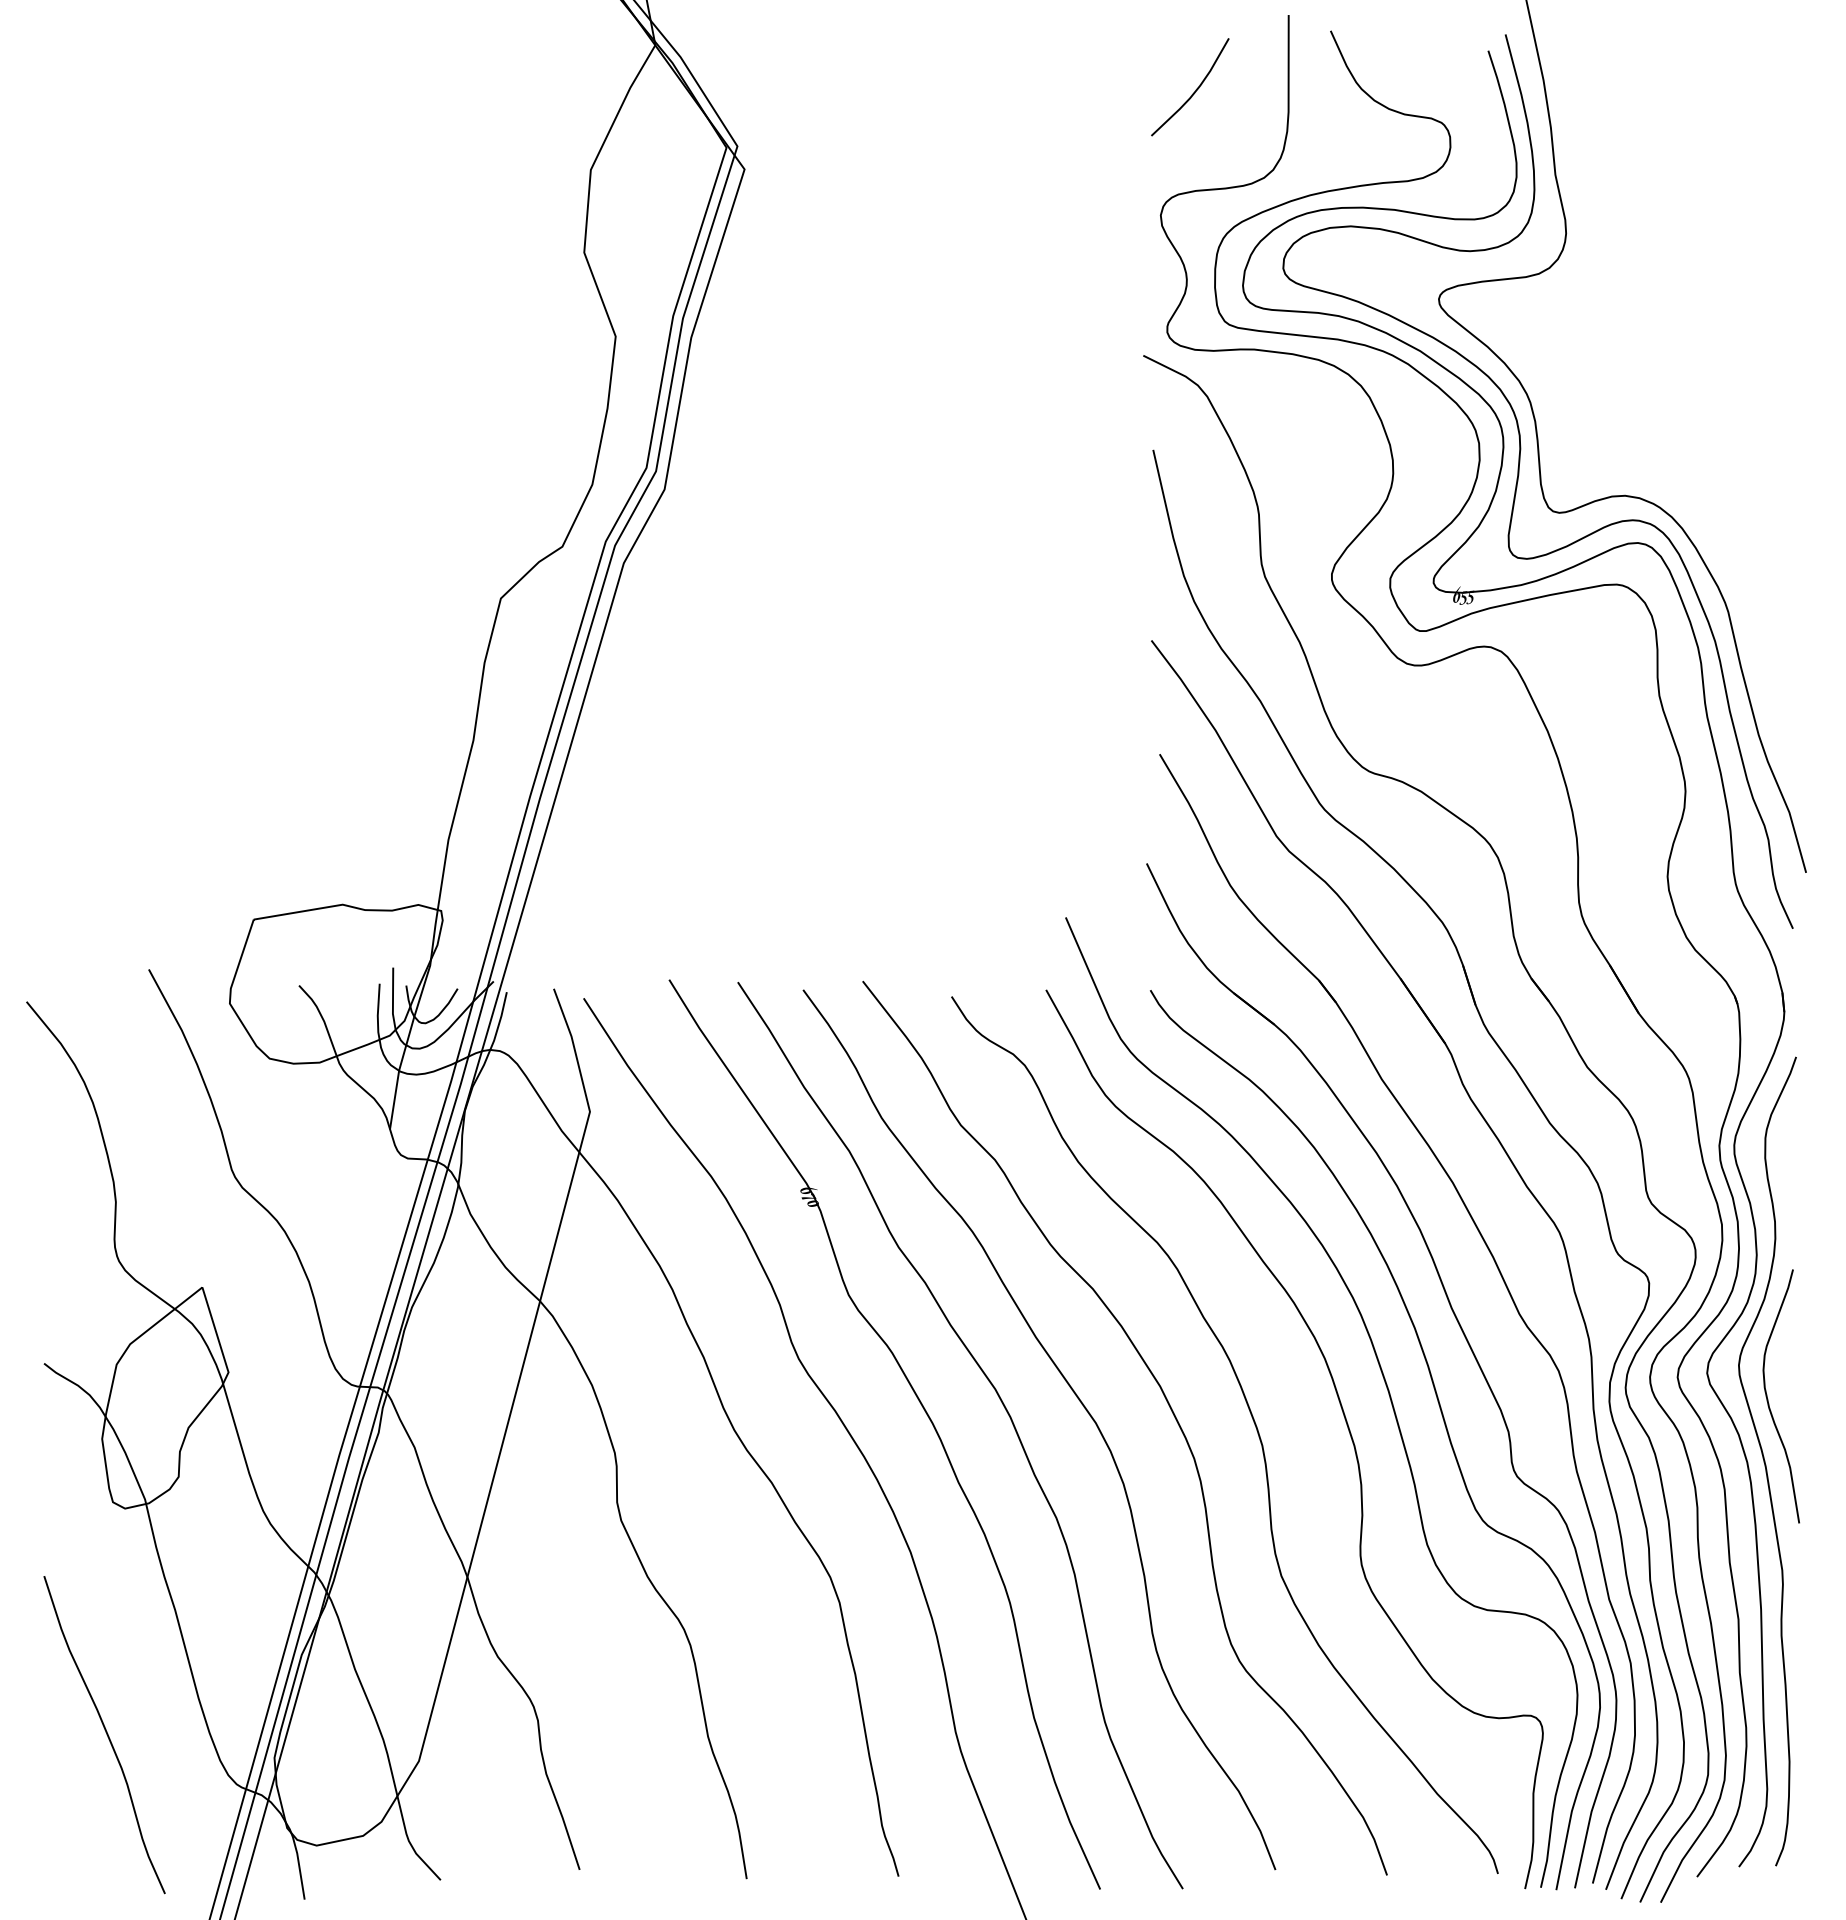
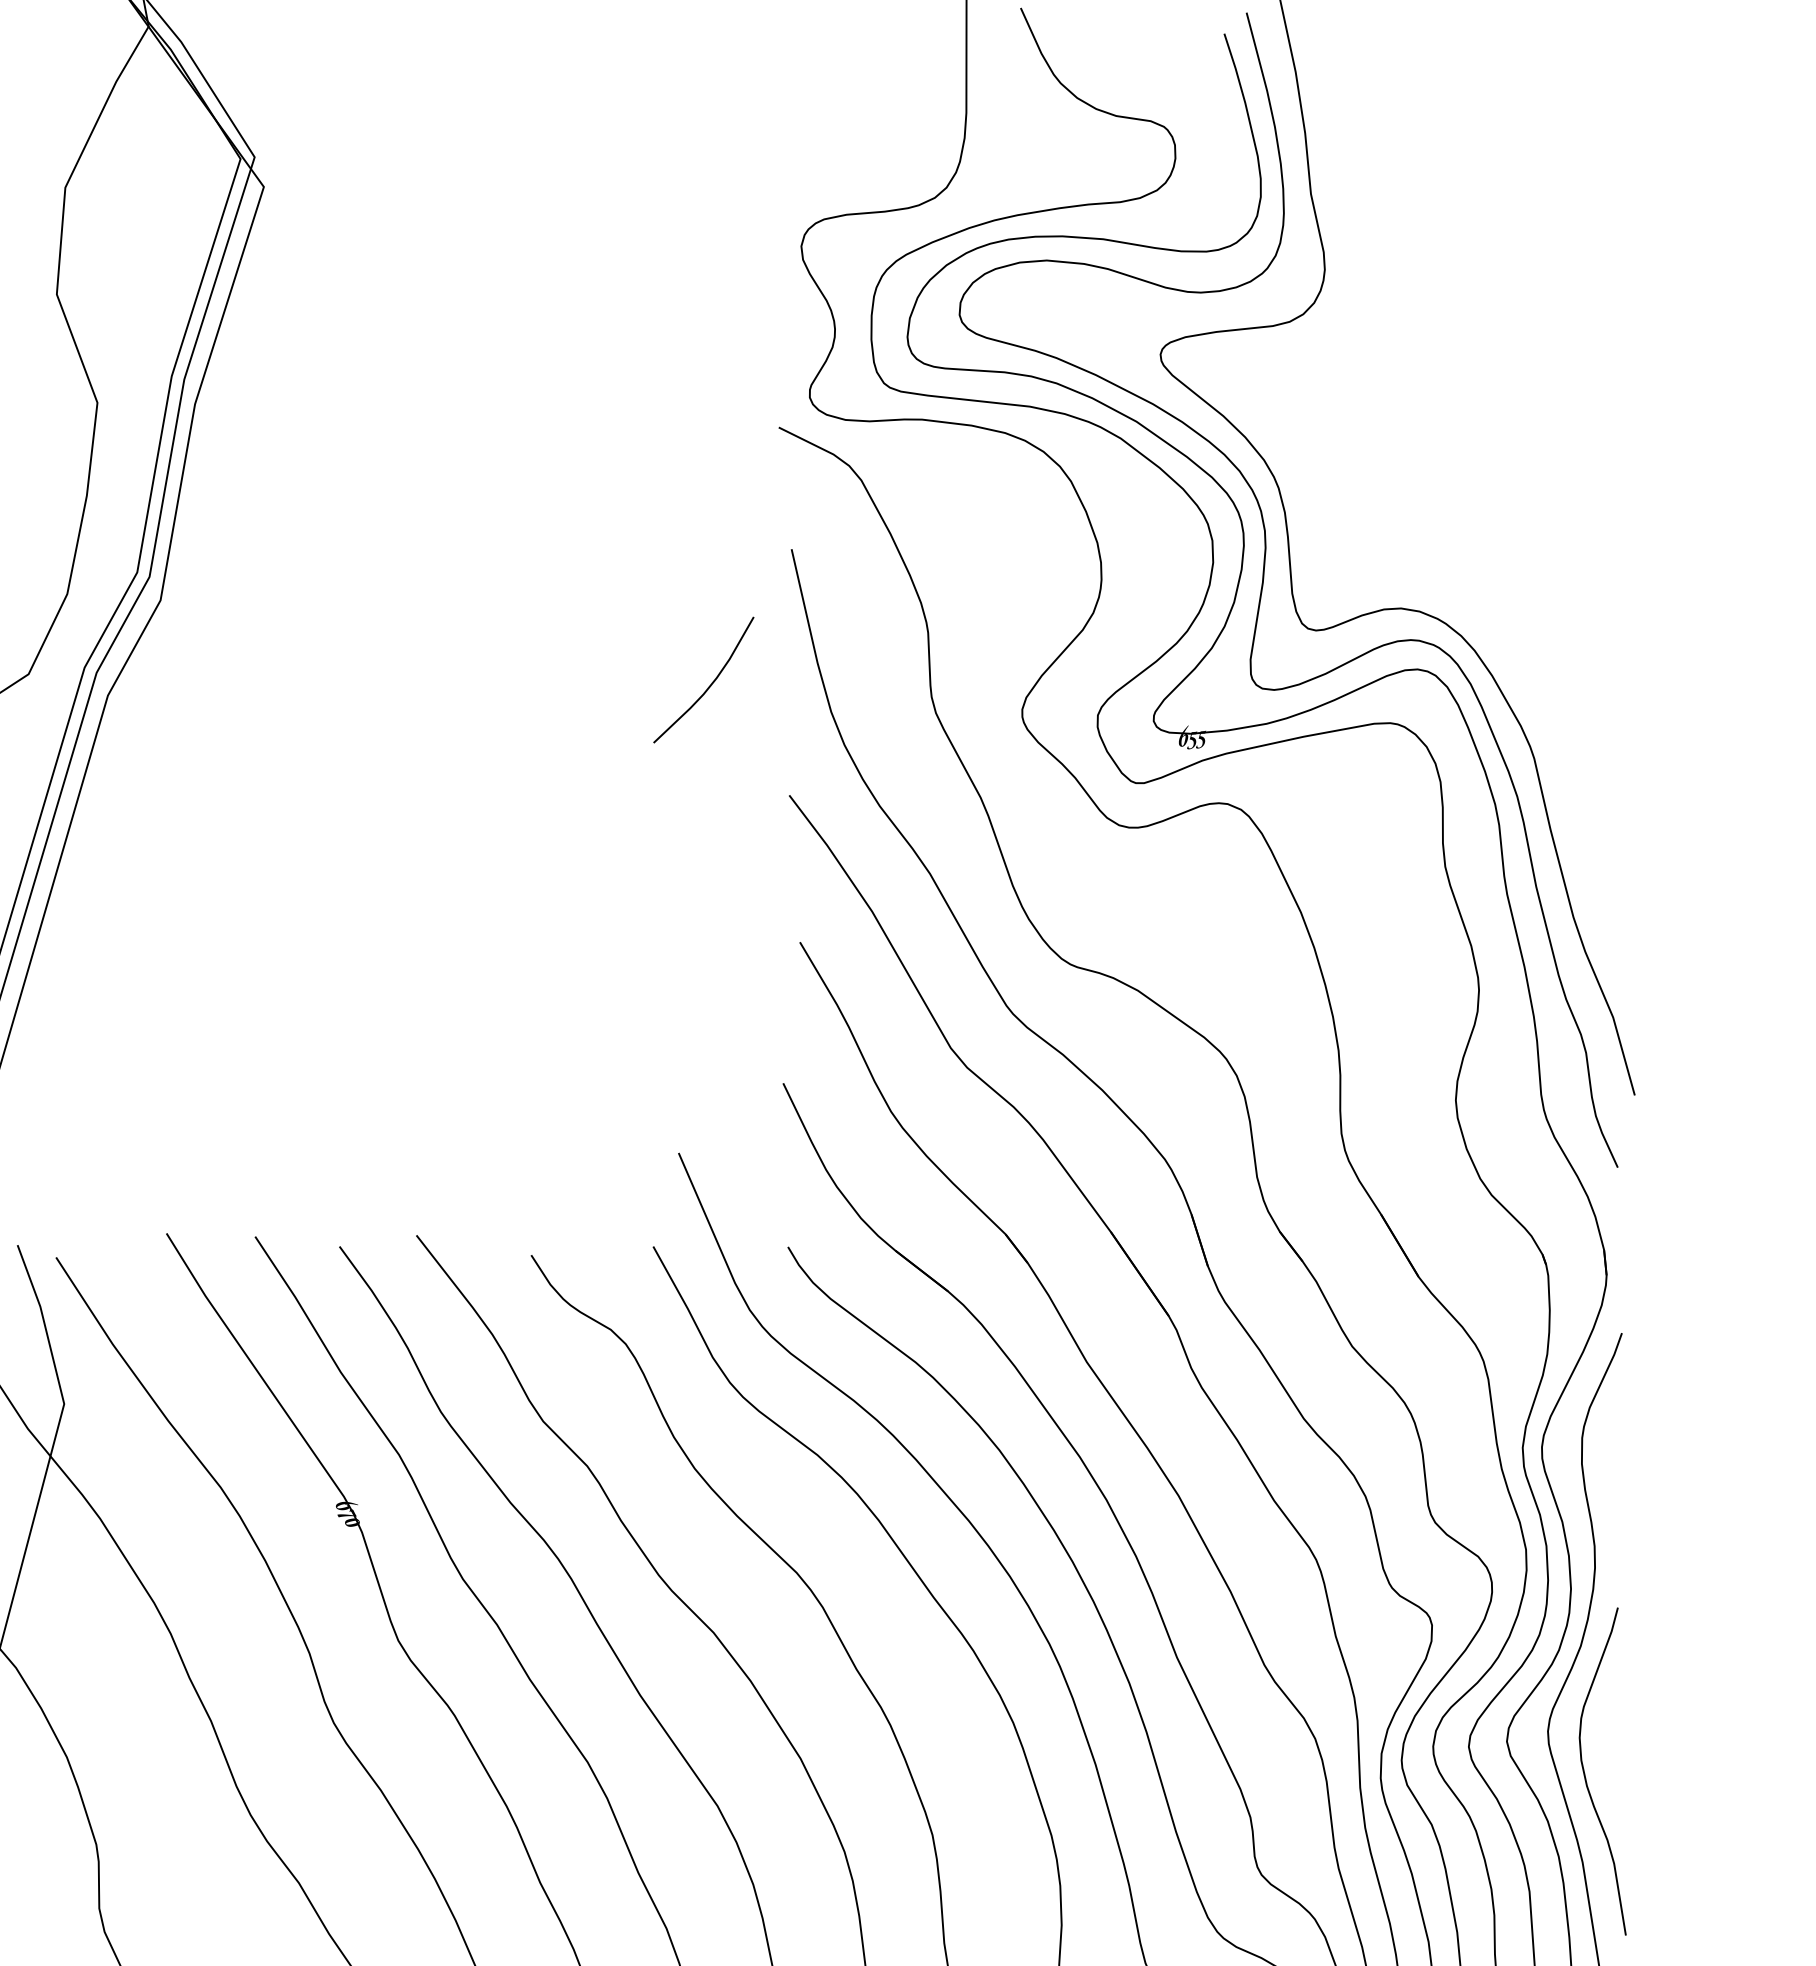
curve: (1195, 89) -> (710, 682), moved

